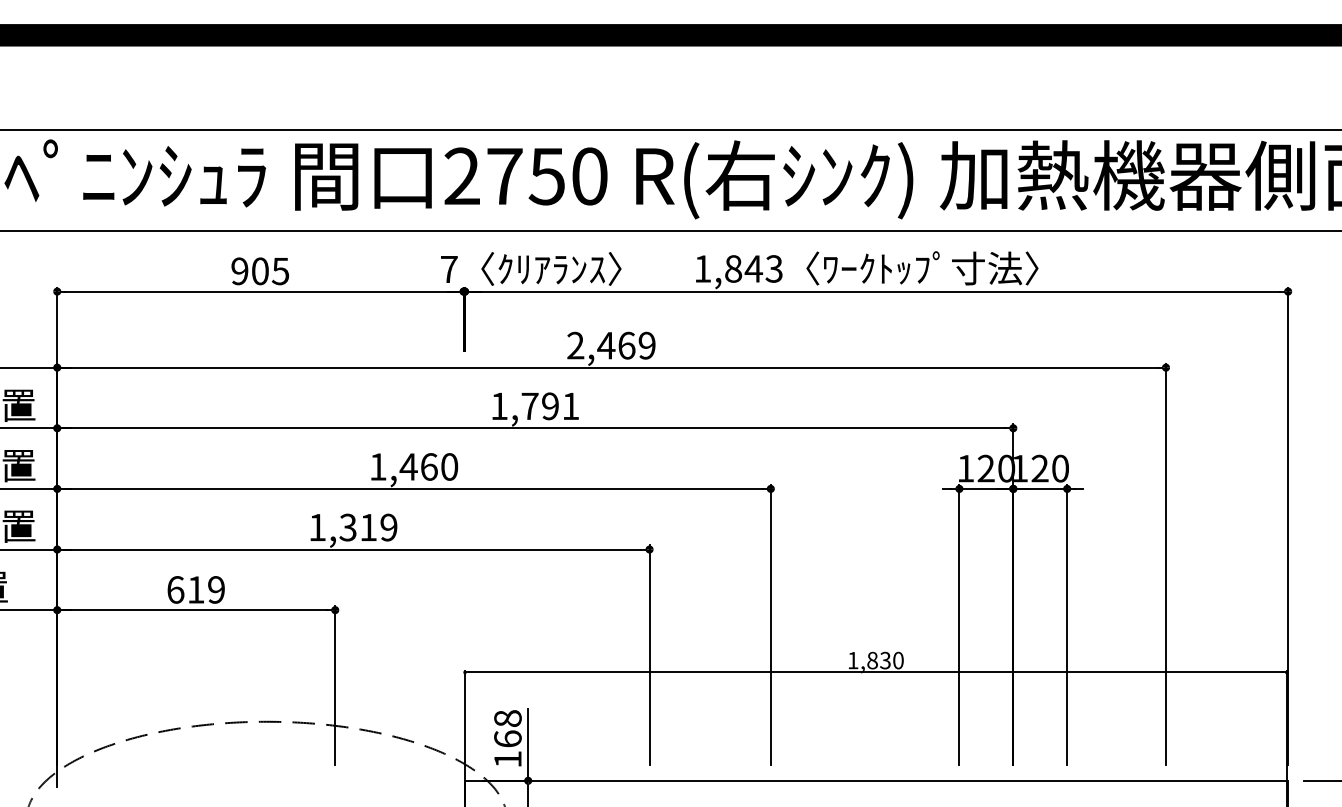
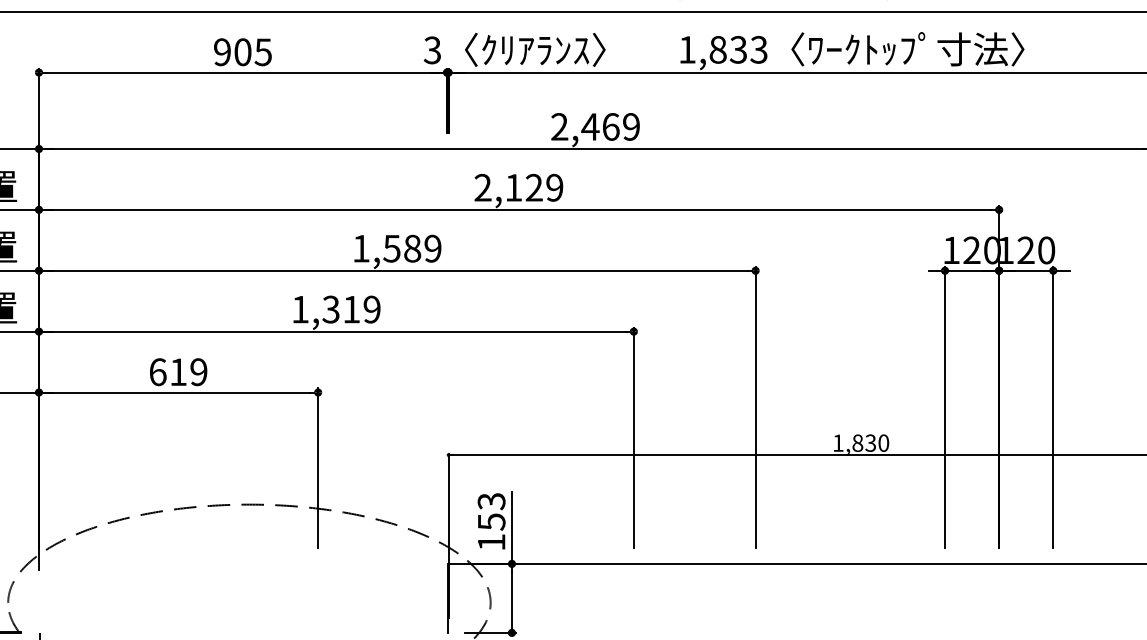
text: (753, 268) -> (738, 49), 1,843 -> 1,833
text: (448, 269) -> (431, 50), 7 -> 3
text: (535, 406) -> (519, 187), 1,791 -> 2,129
text: (428, 466) -> (411, 248), 1,460 -> 1,589
text: (507, 728) -> (491, 511), 168 -> 153

